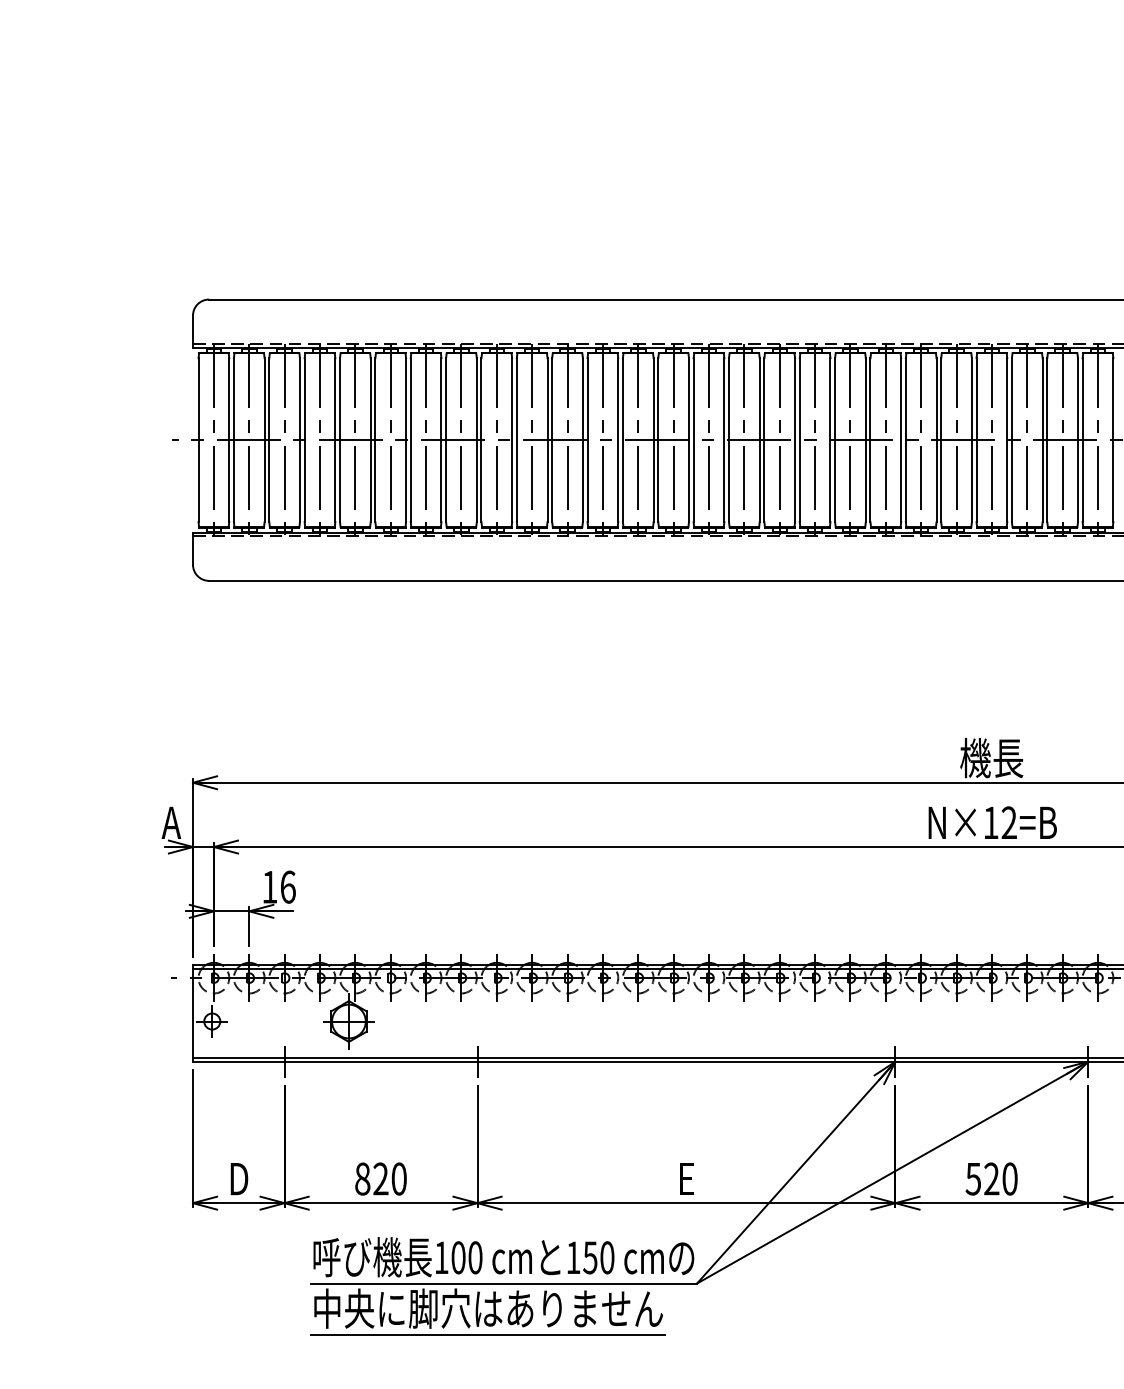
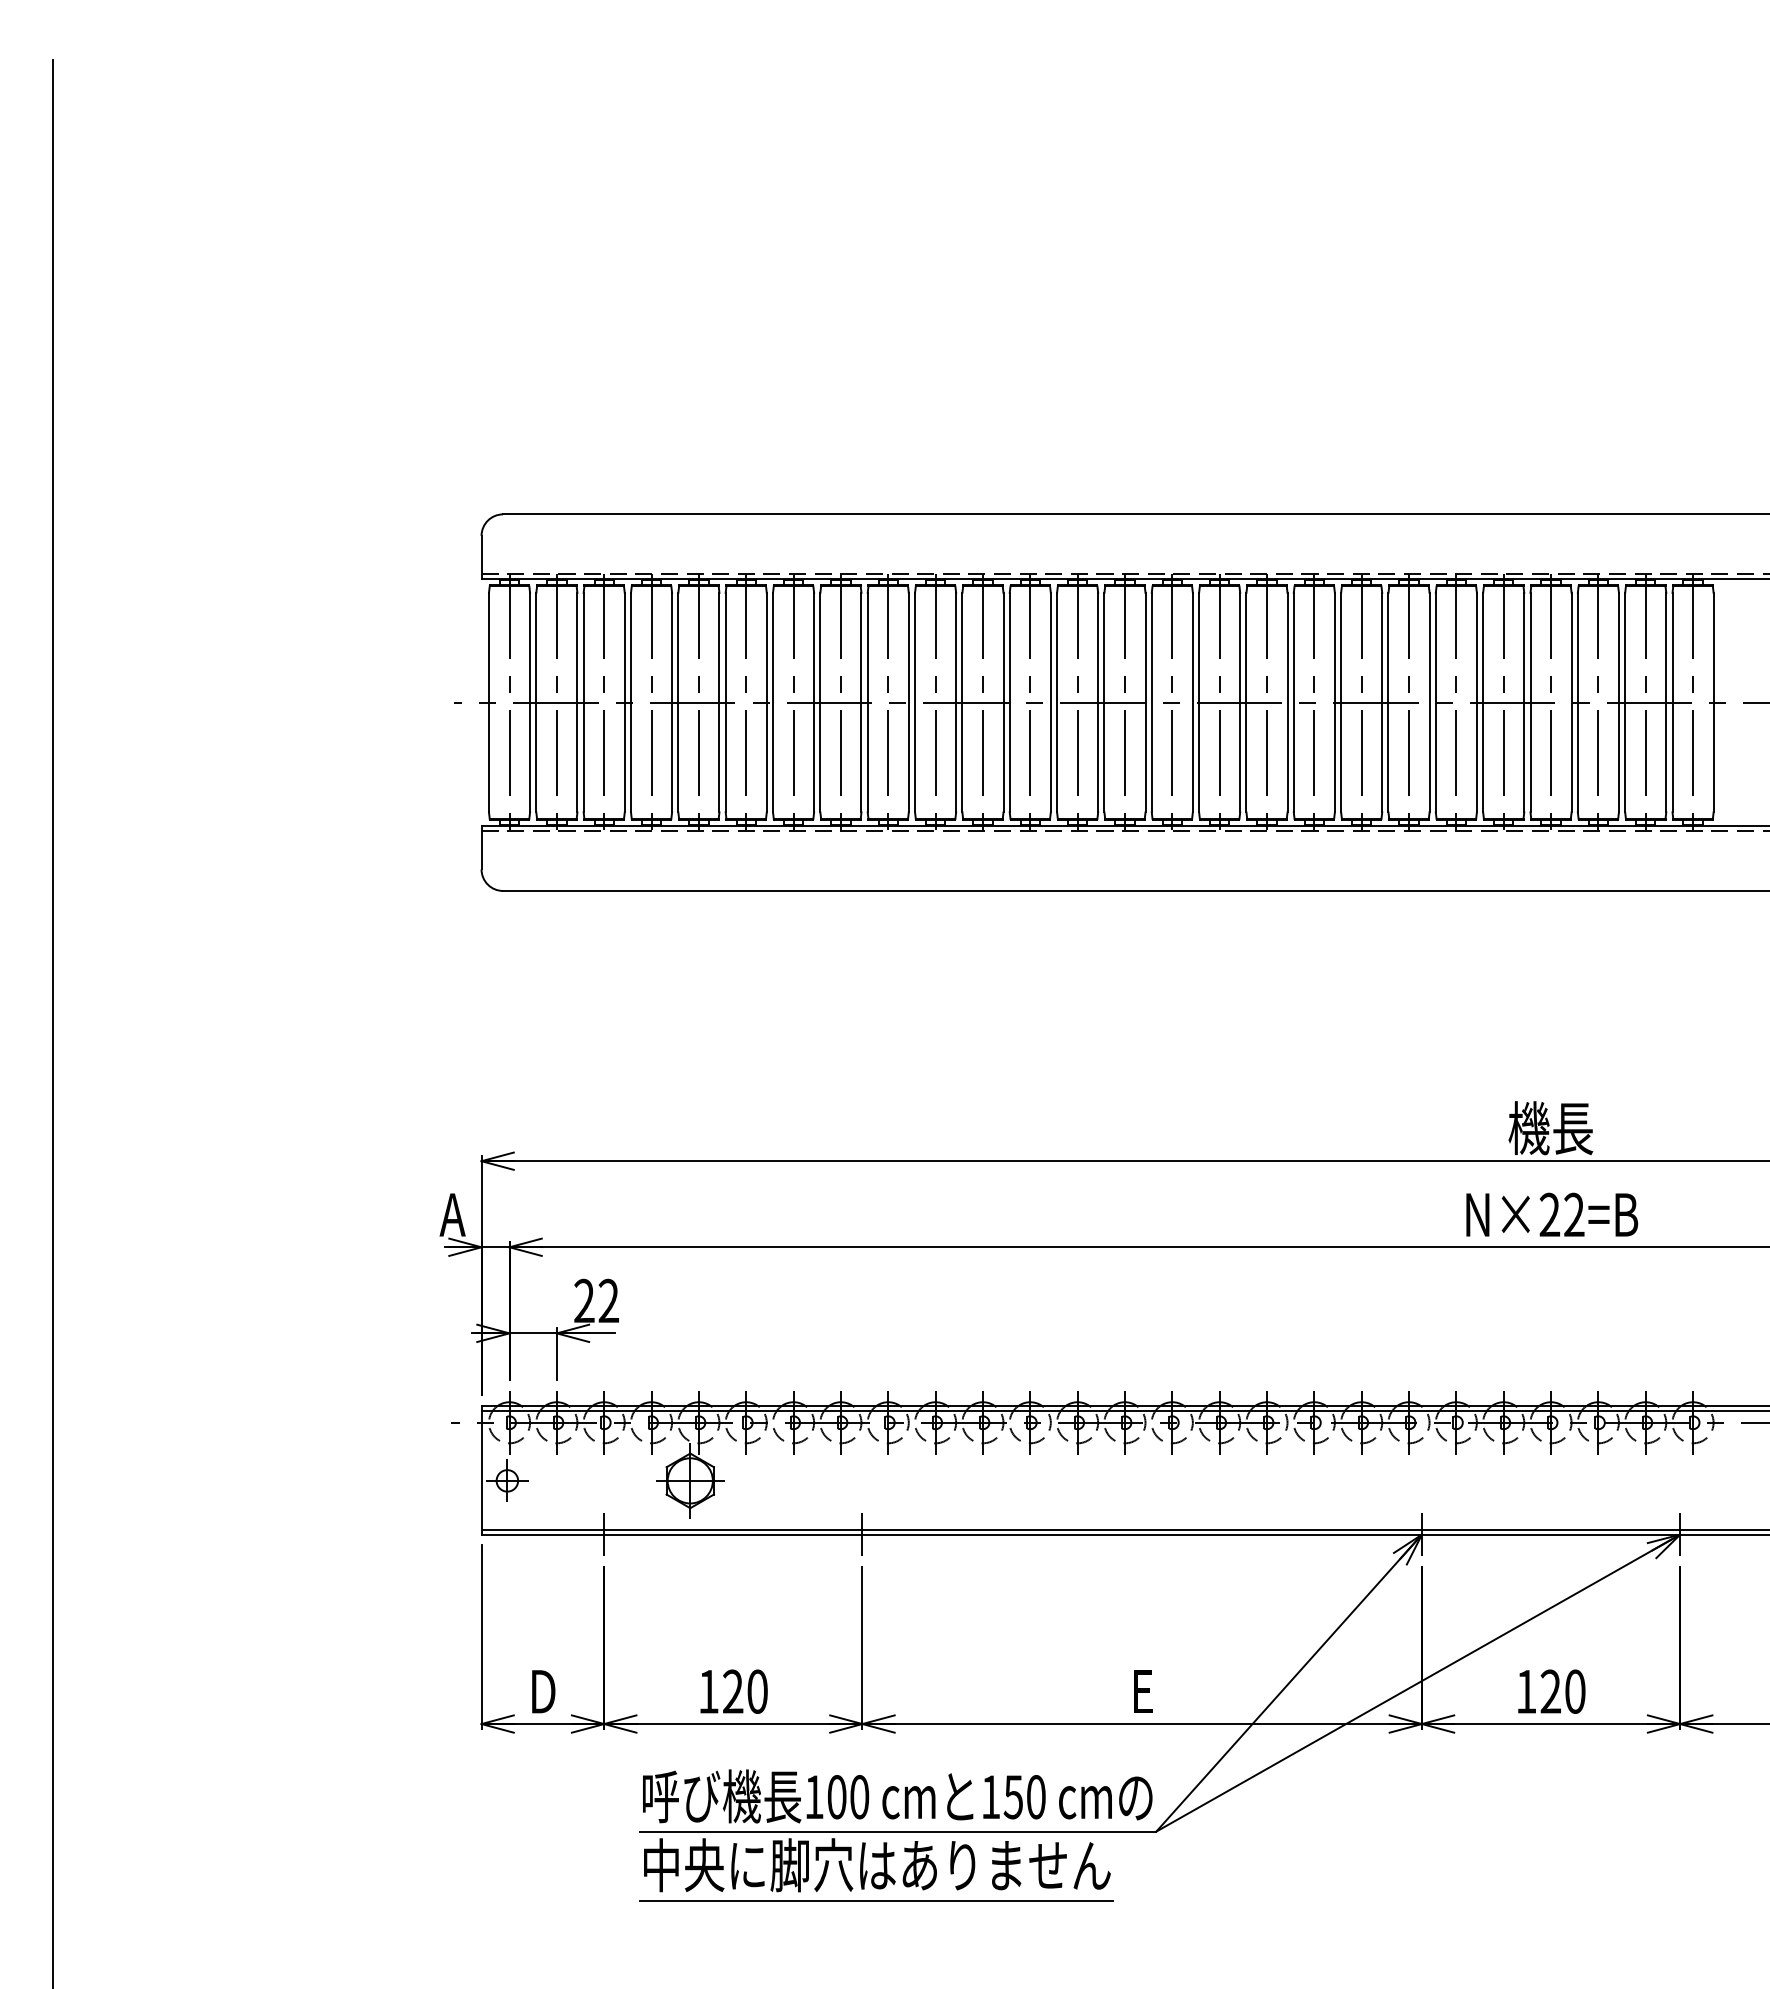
text: (990, 822) -> (1549, 1214), N×12=B -> N×22=B
text: (278, 886) -> (596, 1300), 16 -> 22
text: (362, 1178) -> (708, 1691), 820 -> 120
text: (972, 1178) -> (1525, 1691), 520 -> 120

